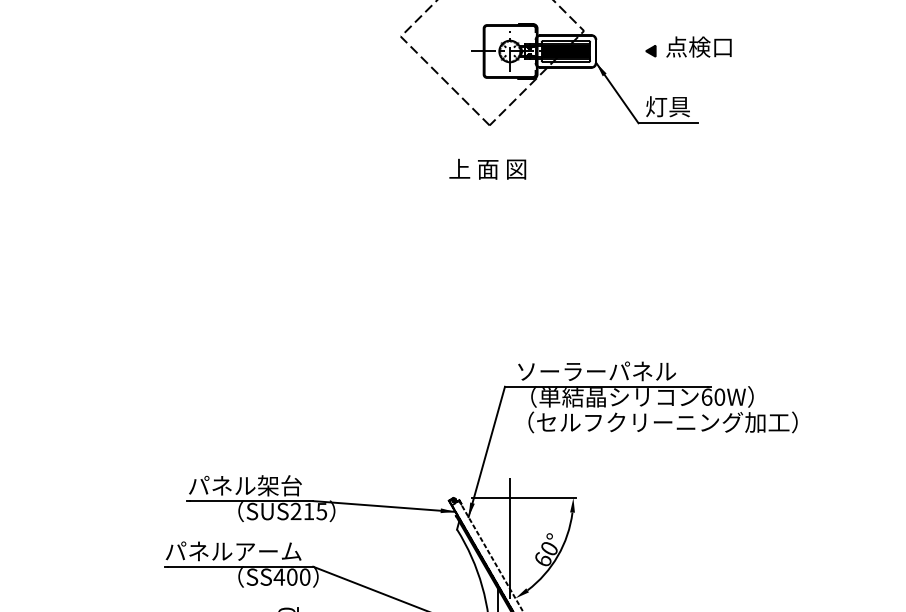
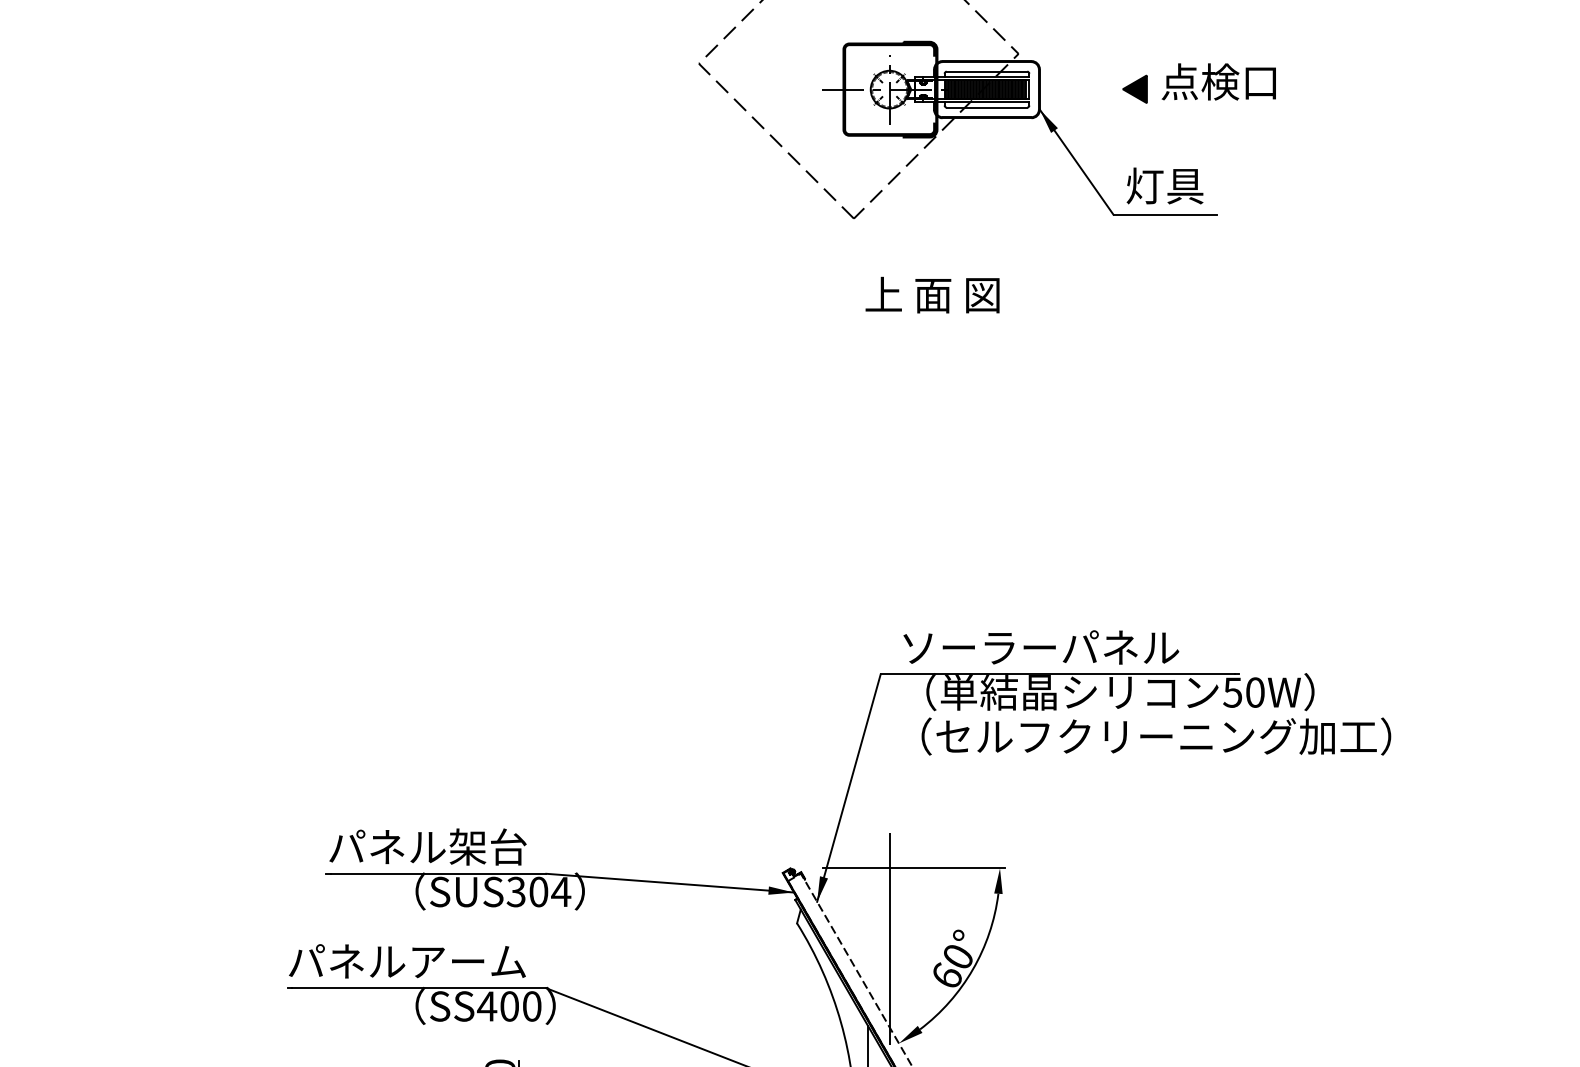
part: (650, 50) -> (1134, 87), size x1.43
text: (487, 168) -> (932, 293), moved
text: (706, 396) -> (1232, 691), 60W -> 50W
text: (308, 511) -> (537, 891), SUS215 -> SUS304

